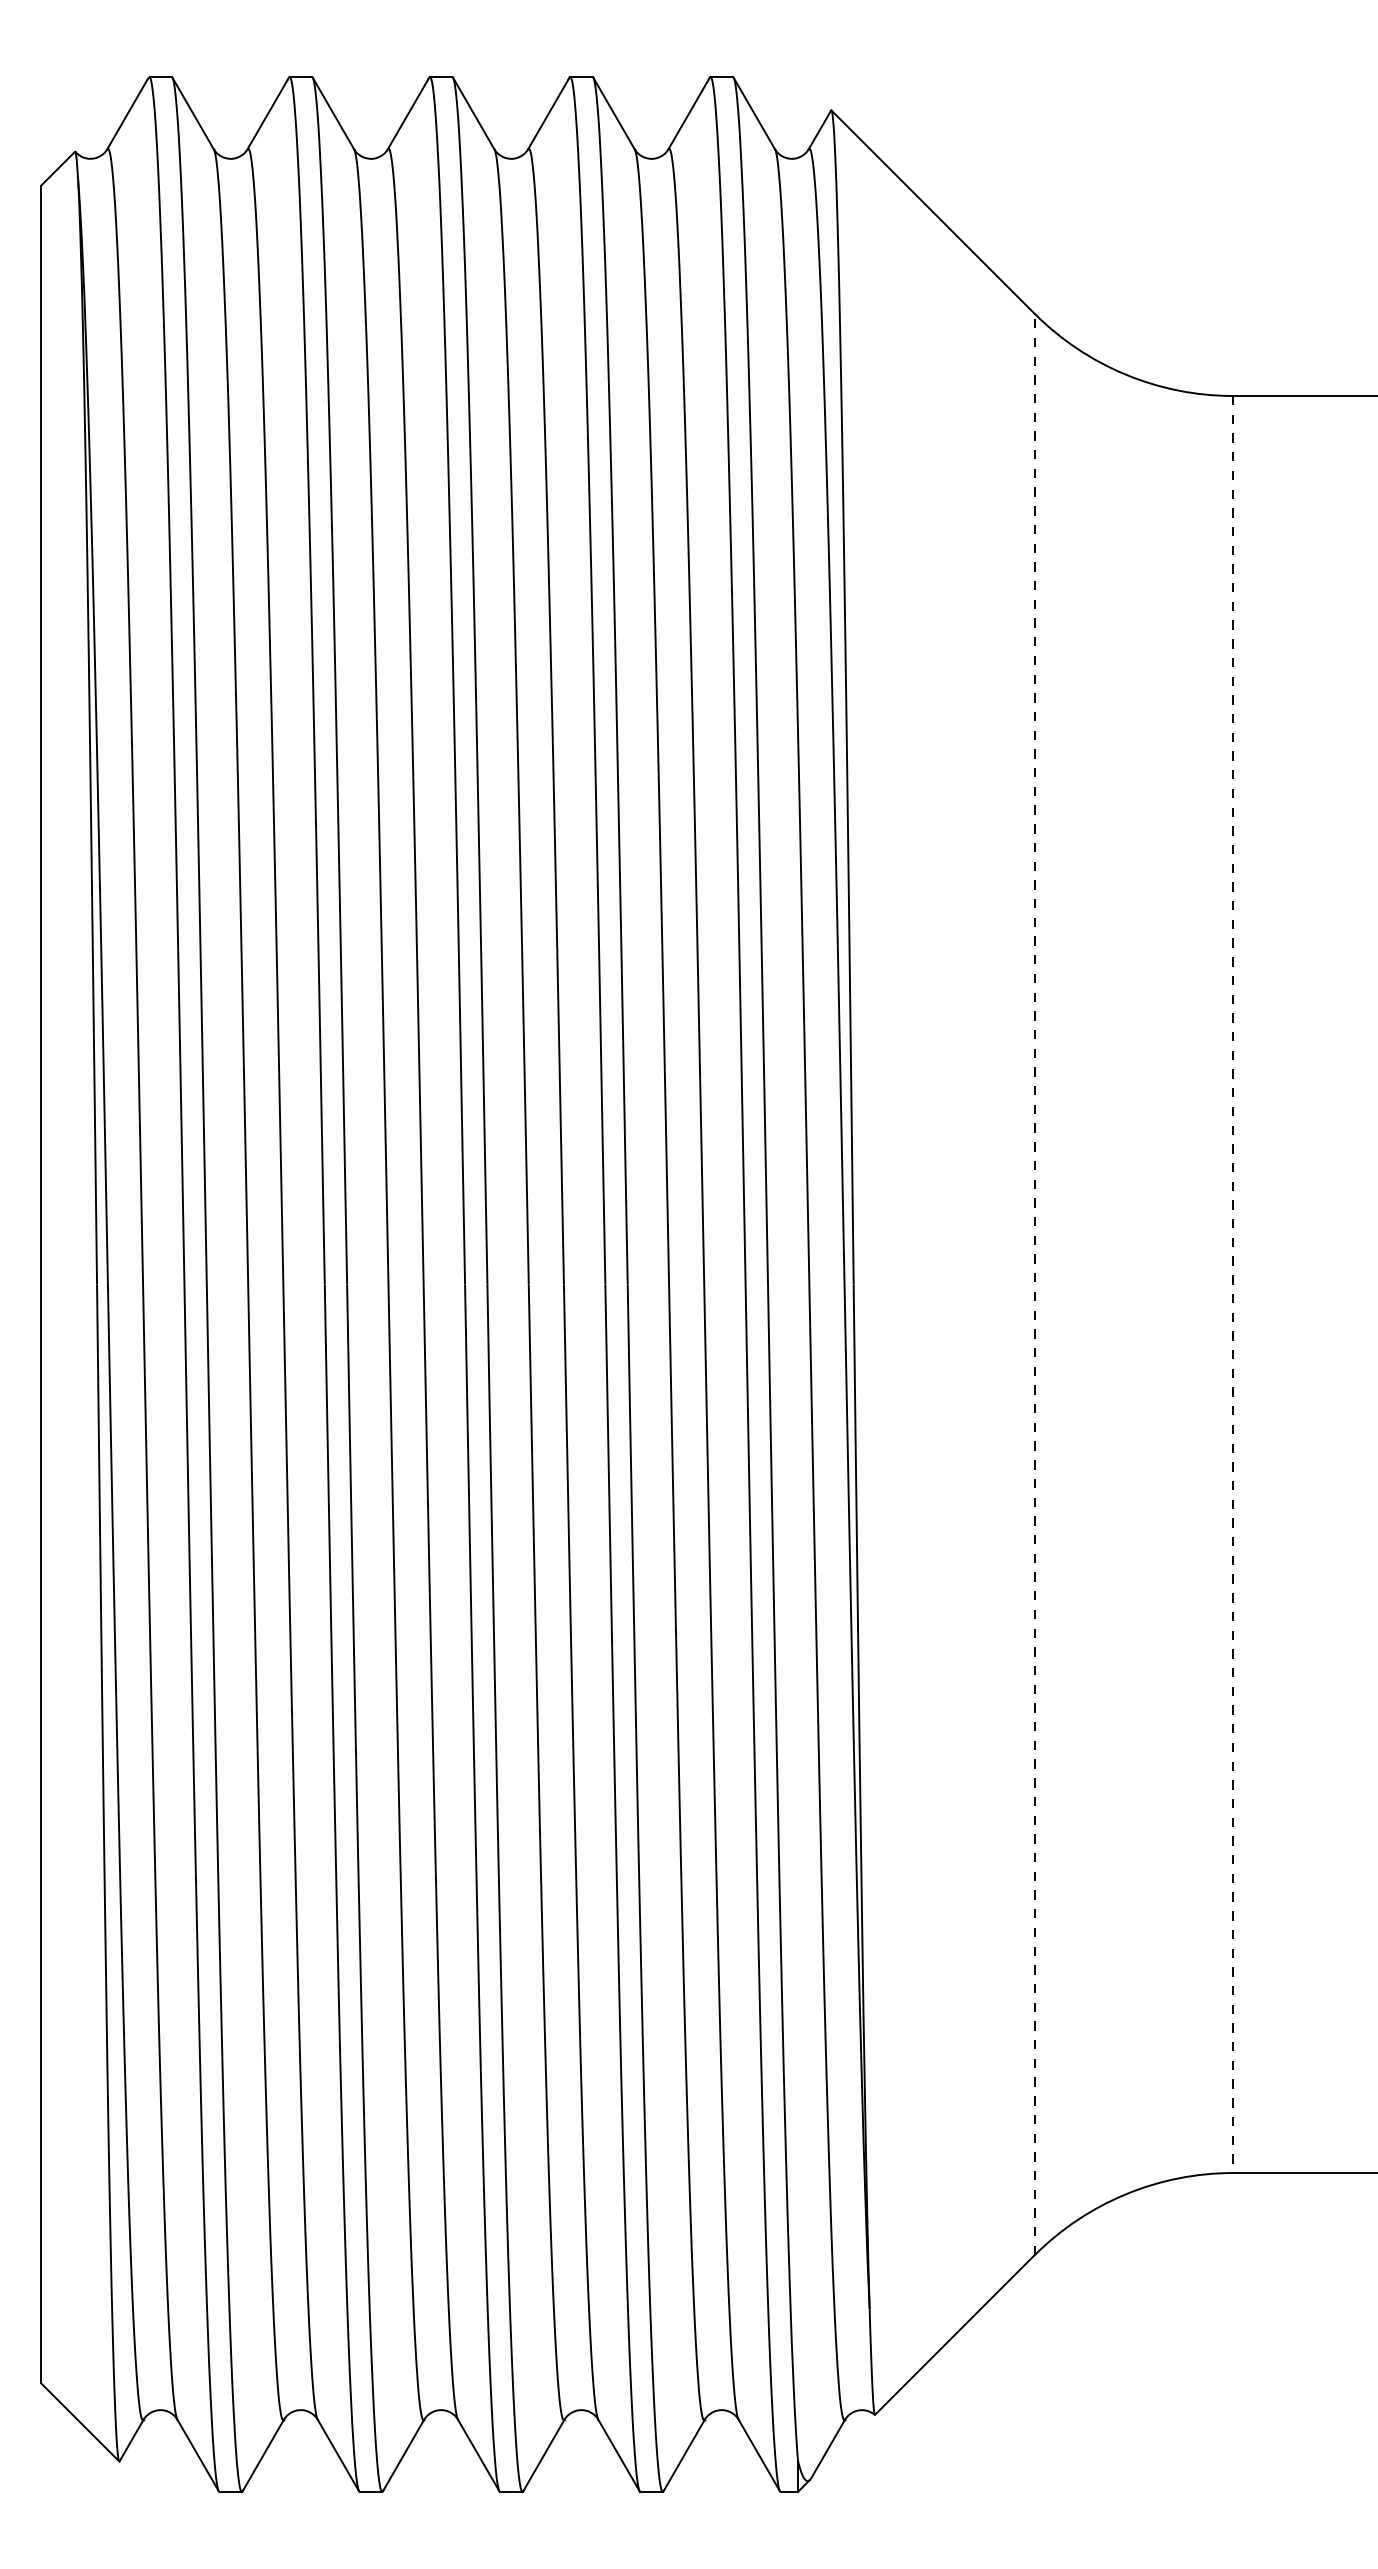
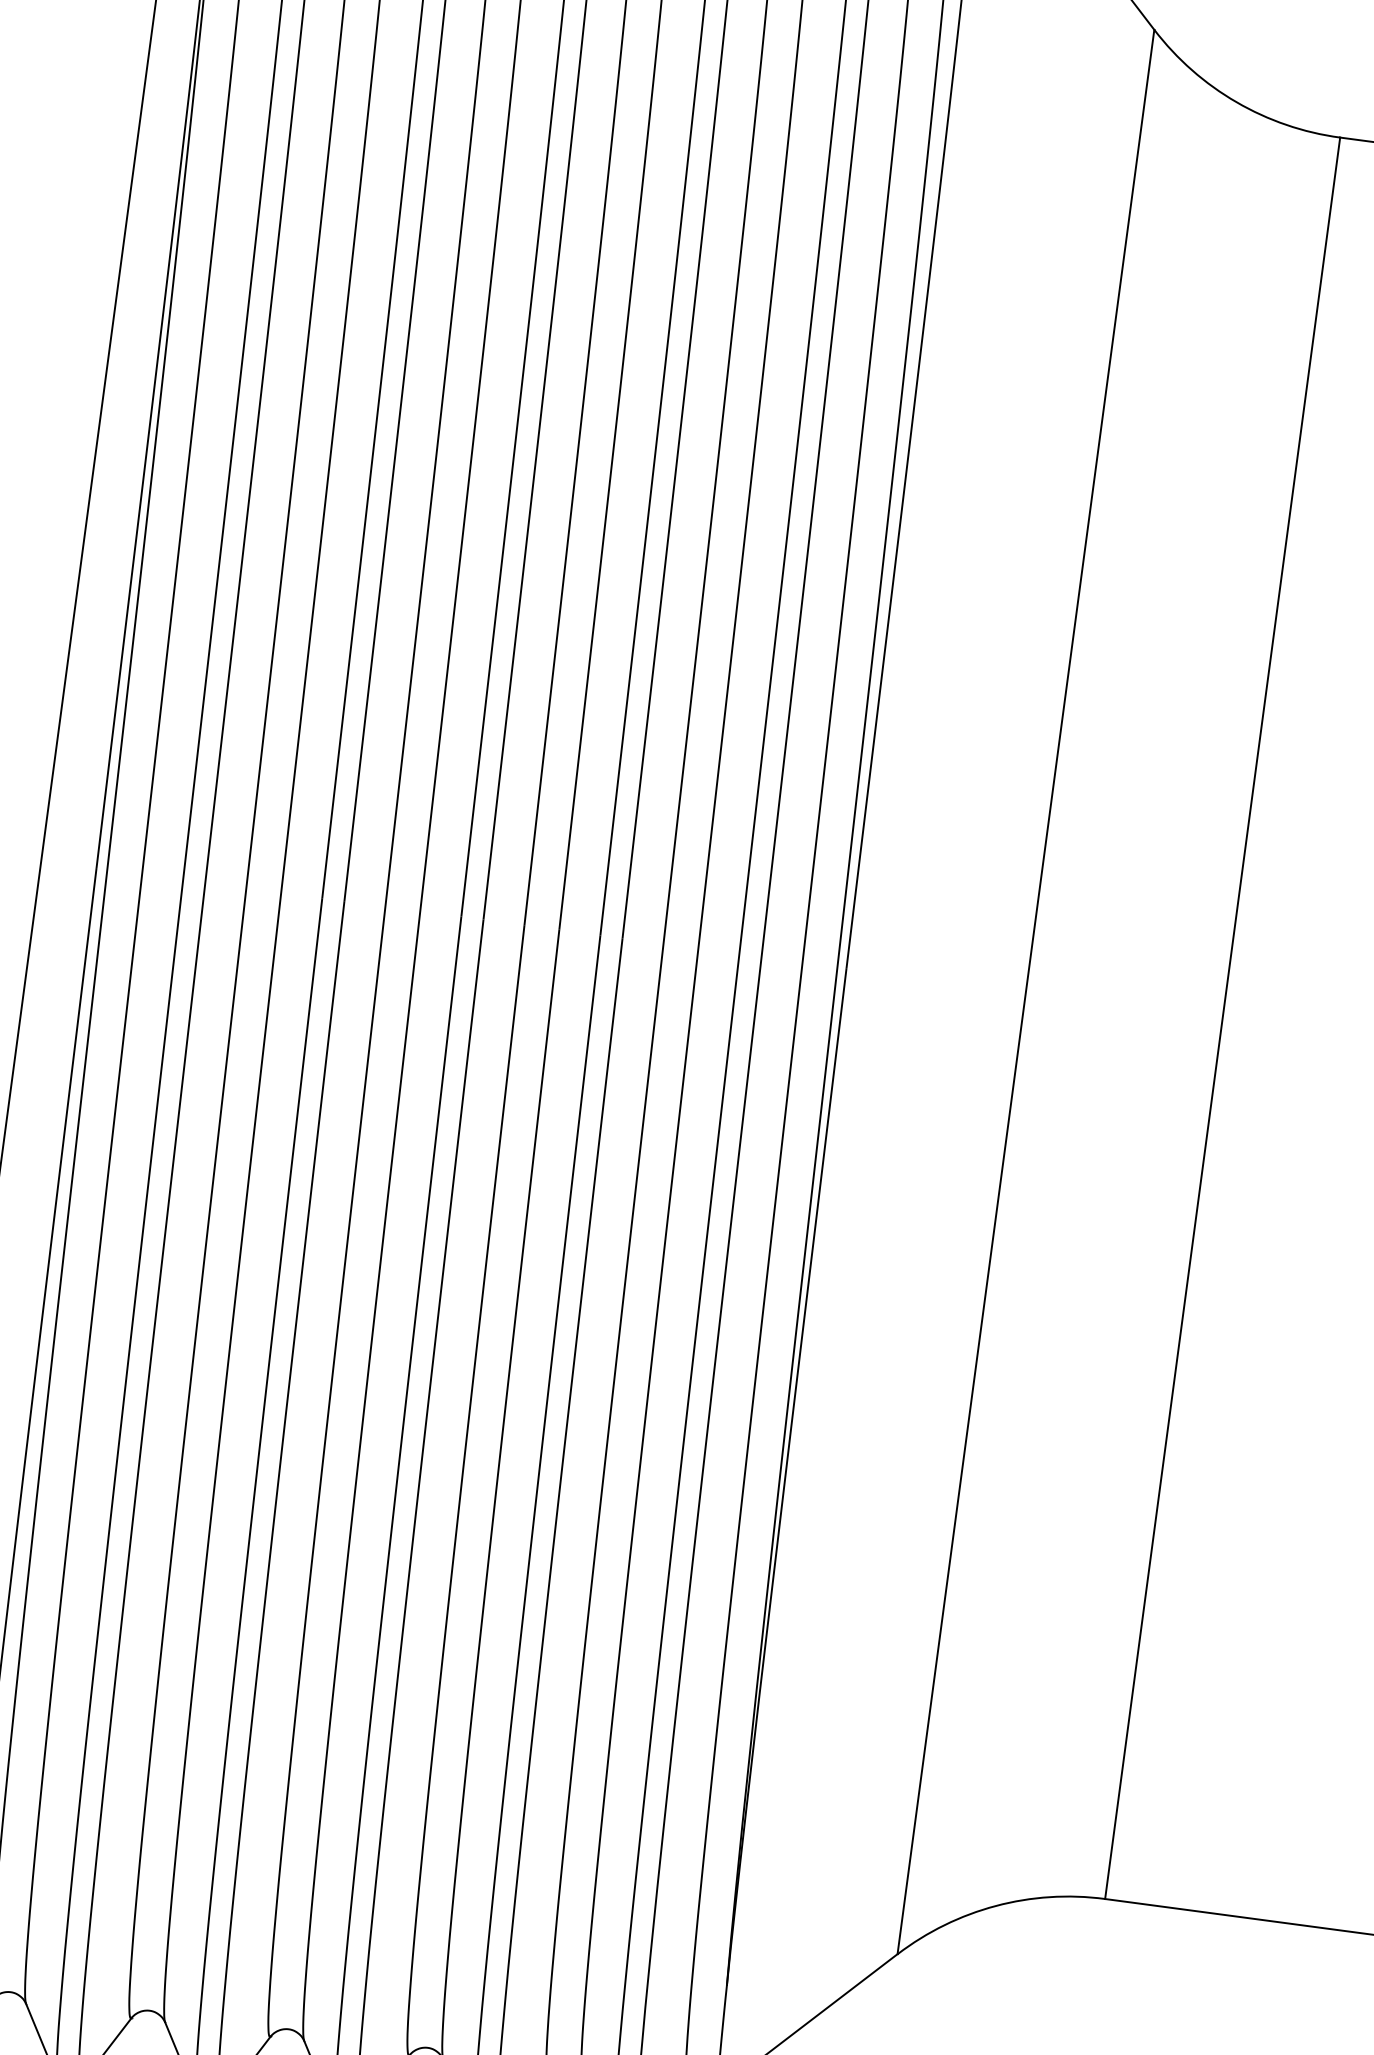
line: (1034, 1284) -> (1025, 992), dashed -> solid
line: (1233, 1284) -> (1223, 1018), dashed -> solid

